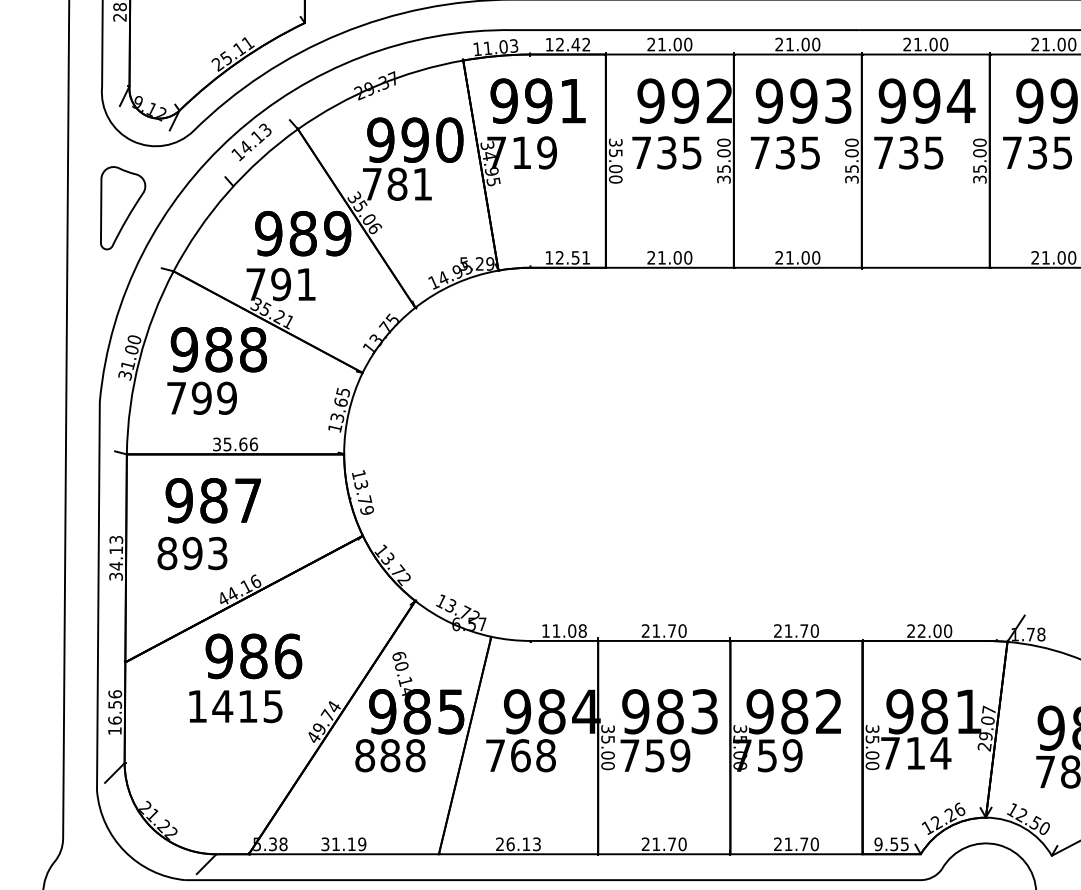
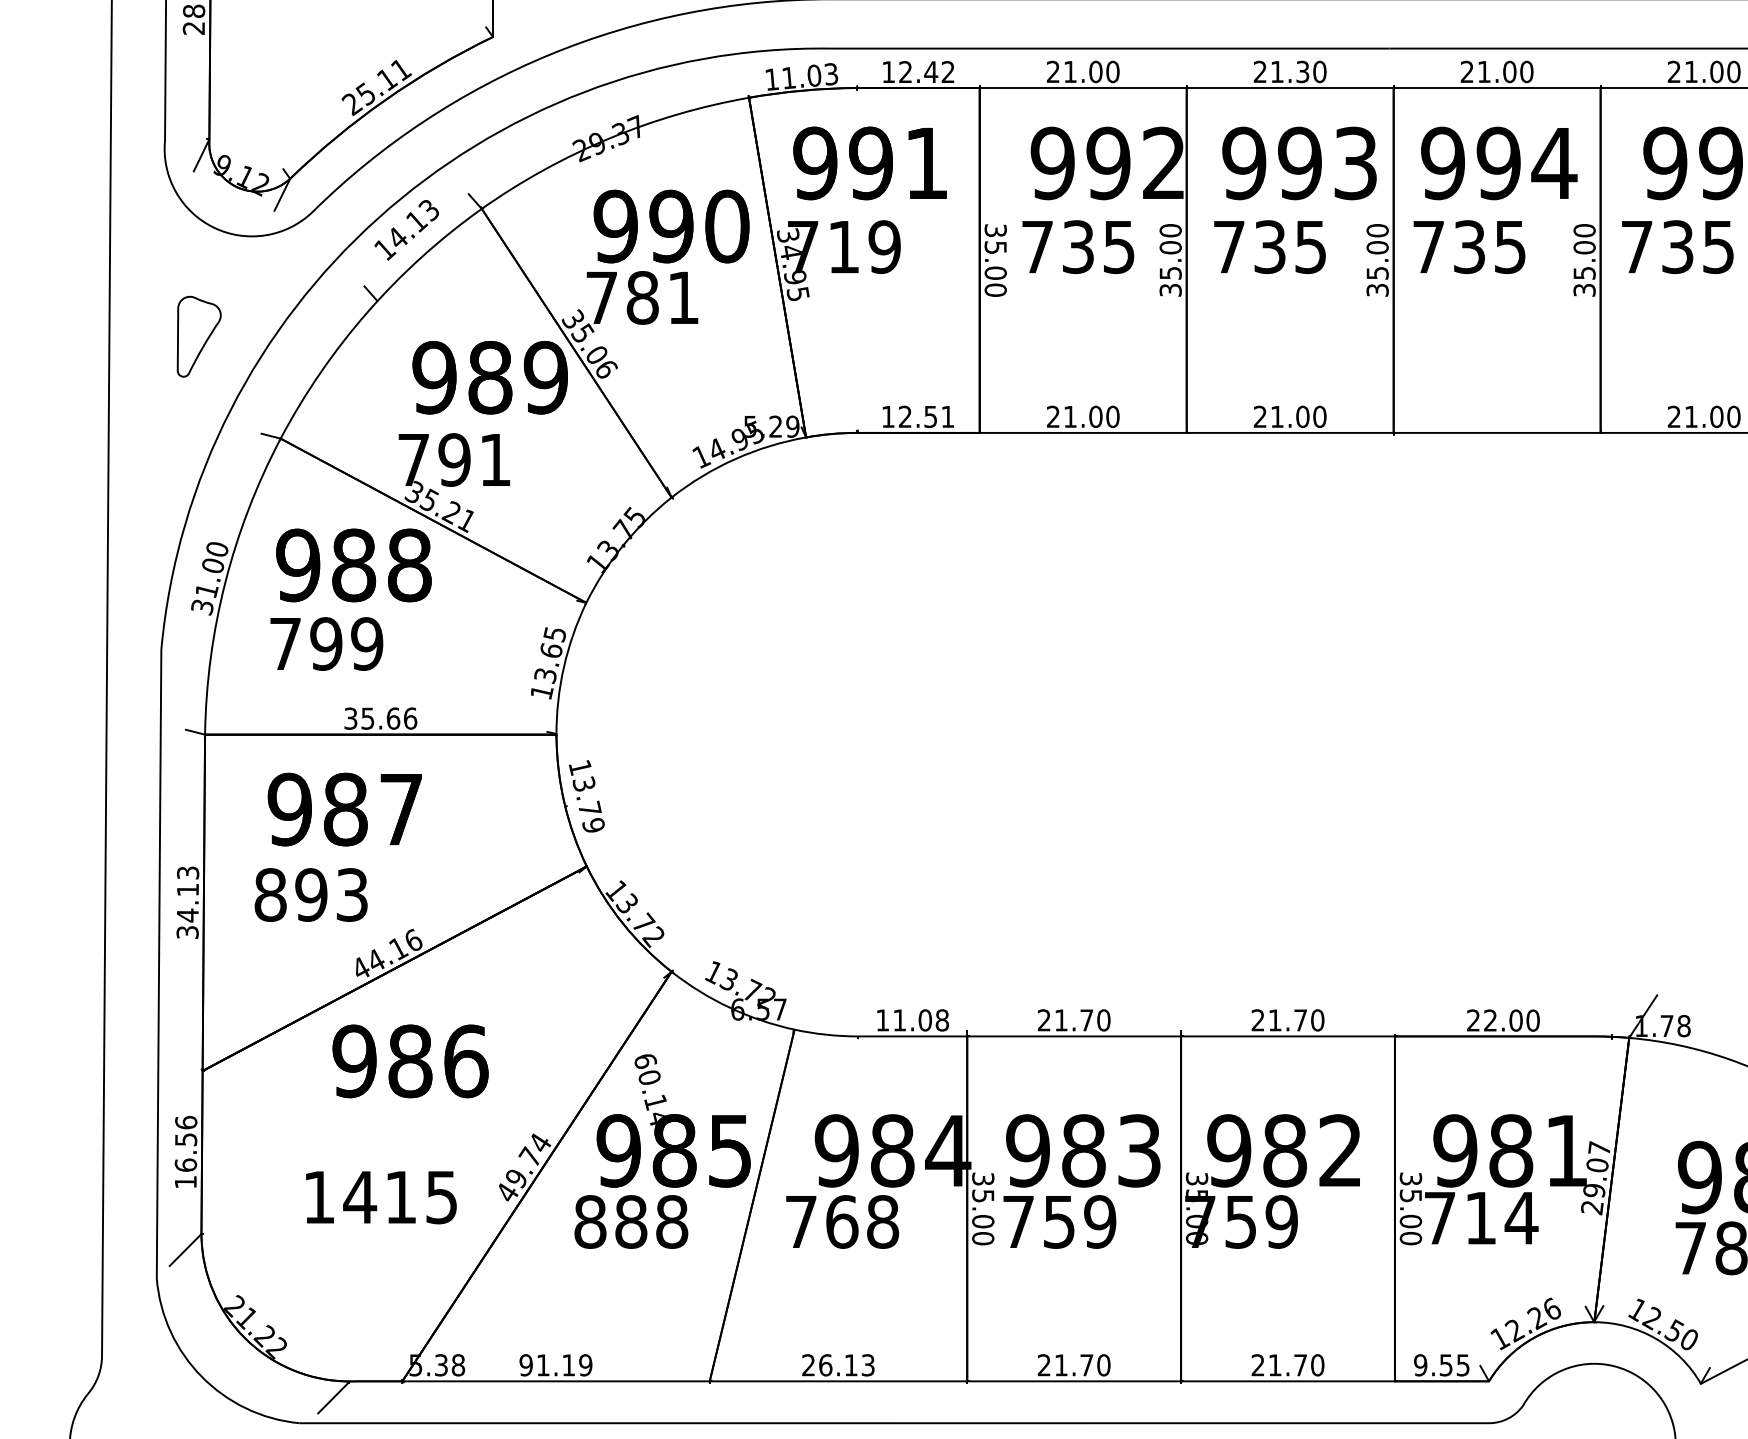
text: (805, 44) -> (1302, 71), 21.00 -> 21.30
part: (123, 208) -> (199, 337), size x0.6
text: (235, 706) -> (380, 1197), moved
text: (325, 843) -> (526, 1363), 31.19 -> 91.19

